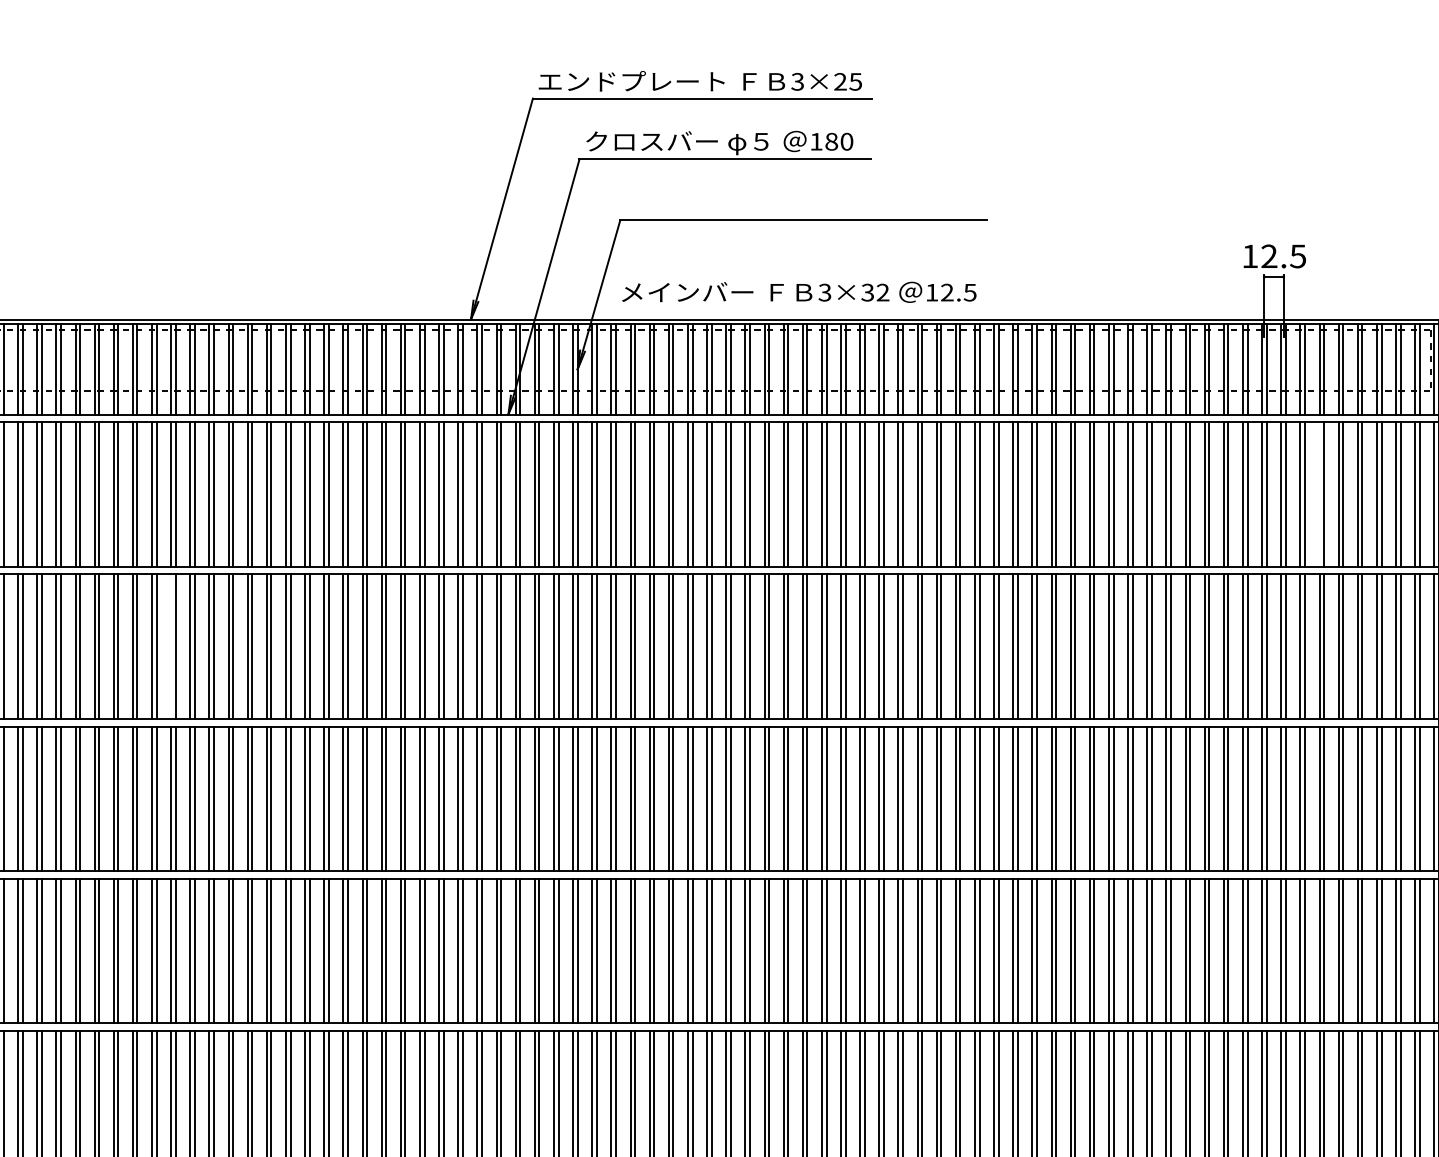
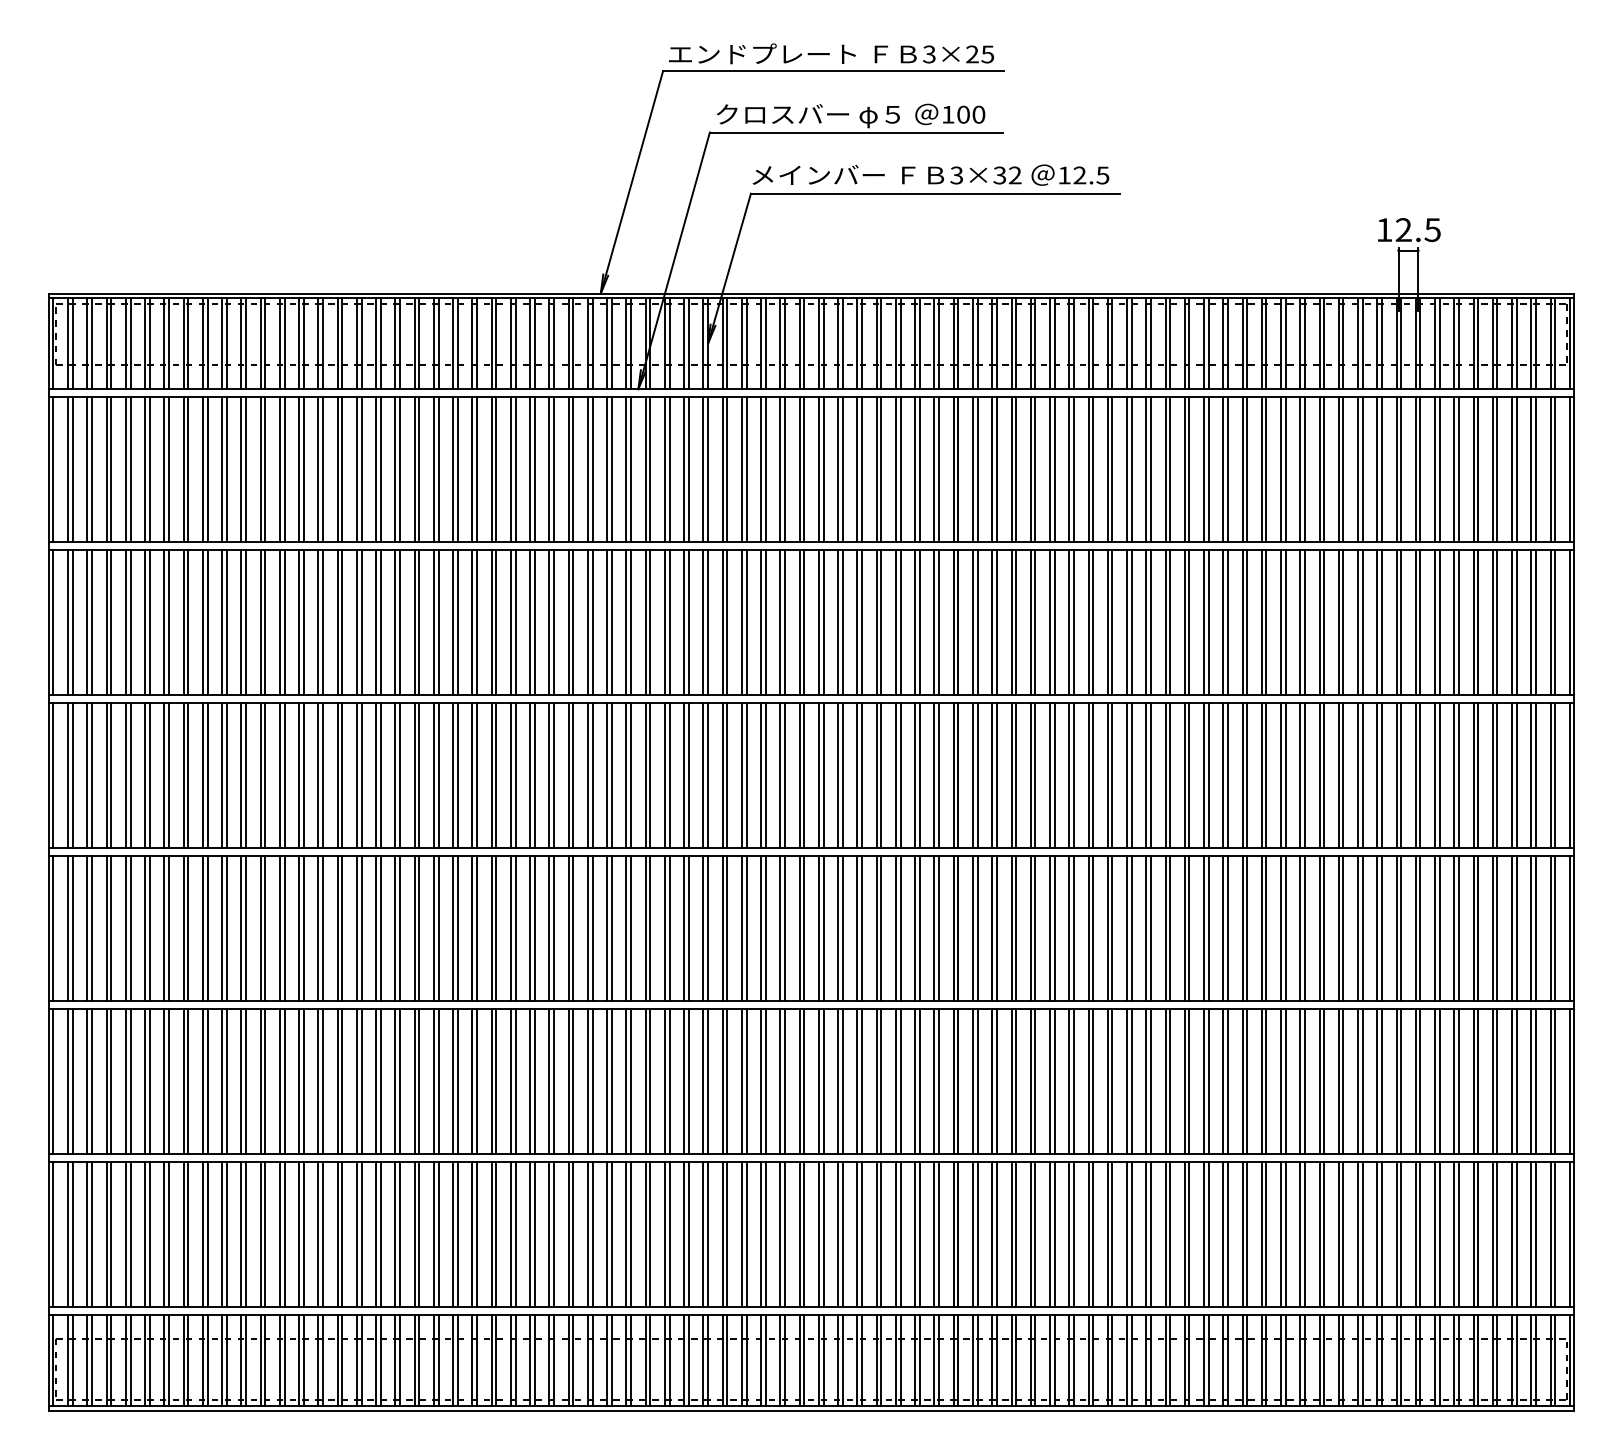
text: (831, 141) -> (963, 114), 180 -> 100
text: (798, 291) -> (930, 174), moved
line: (1319, 494) -> (1454, 469), added
line: (171, 646) -> (299, 622), added

